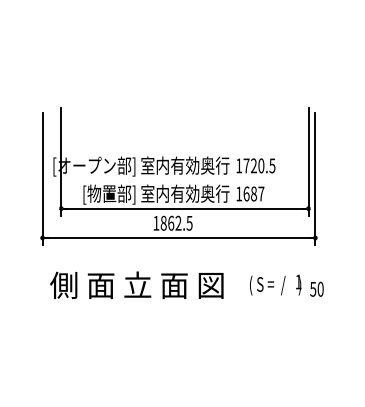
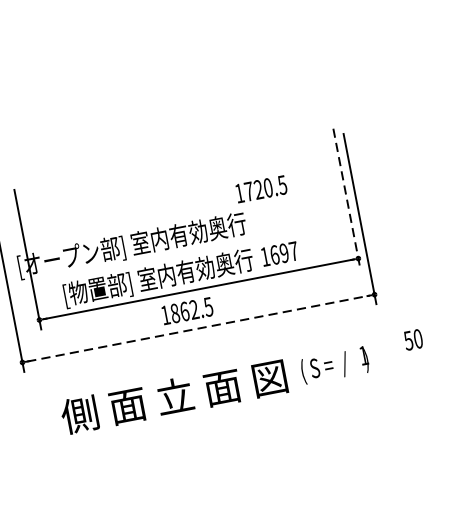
line: (308, 162) -> (346, 199), solid -> dashed
text: (255, 165) -> (260, 188), moved
text: (253, 193) -> (283, 252), 1687 -> 1697
line: (178, 237) -> (197, 328), solid -> dashed
text: (136, 284) -> (173, 395), moved
text: (316, 288) -> (412, 338), moved

